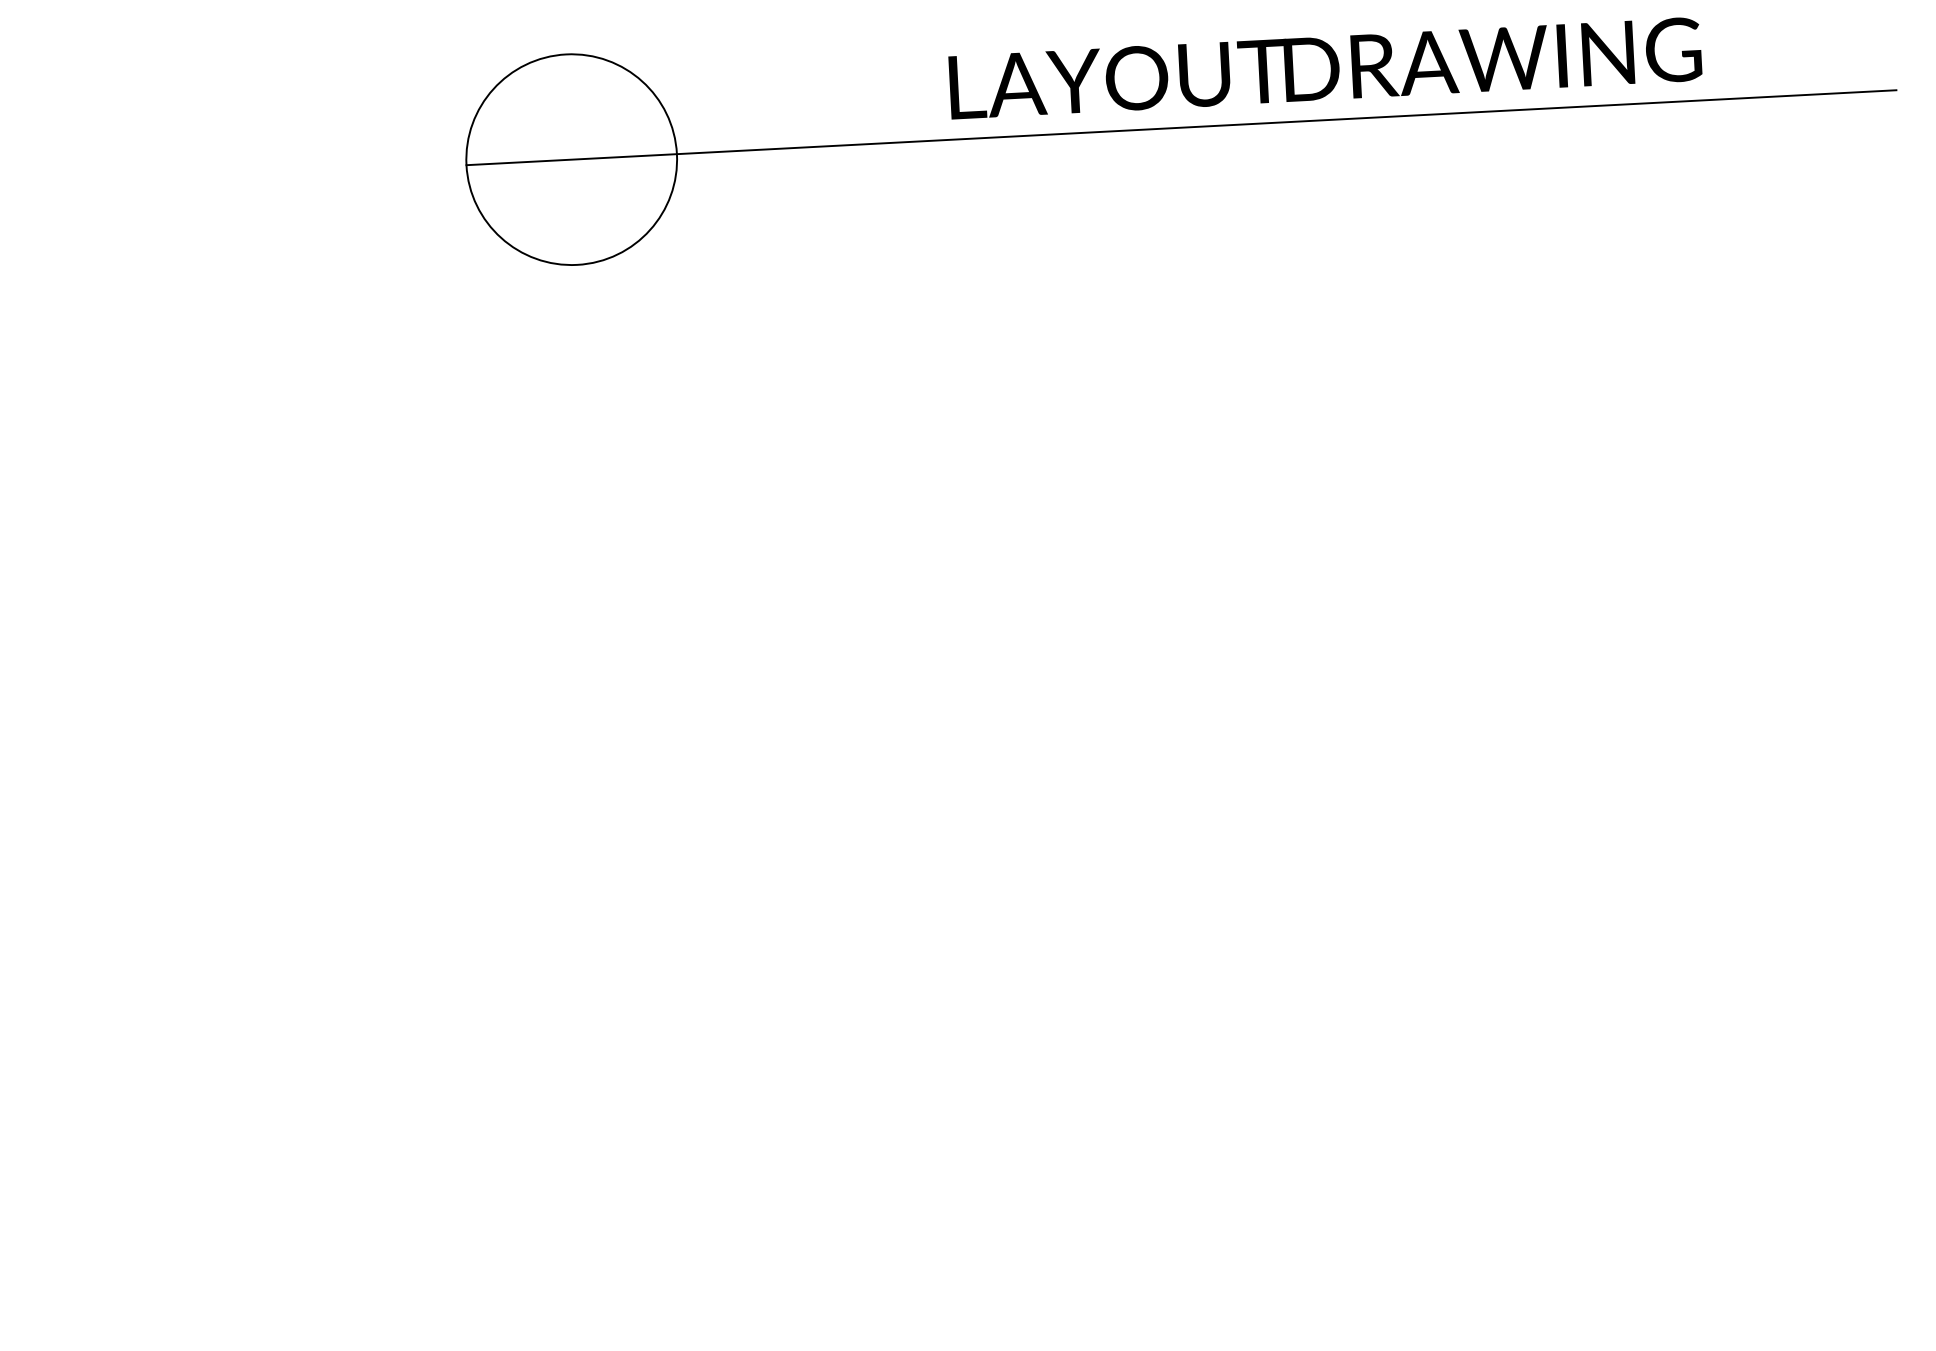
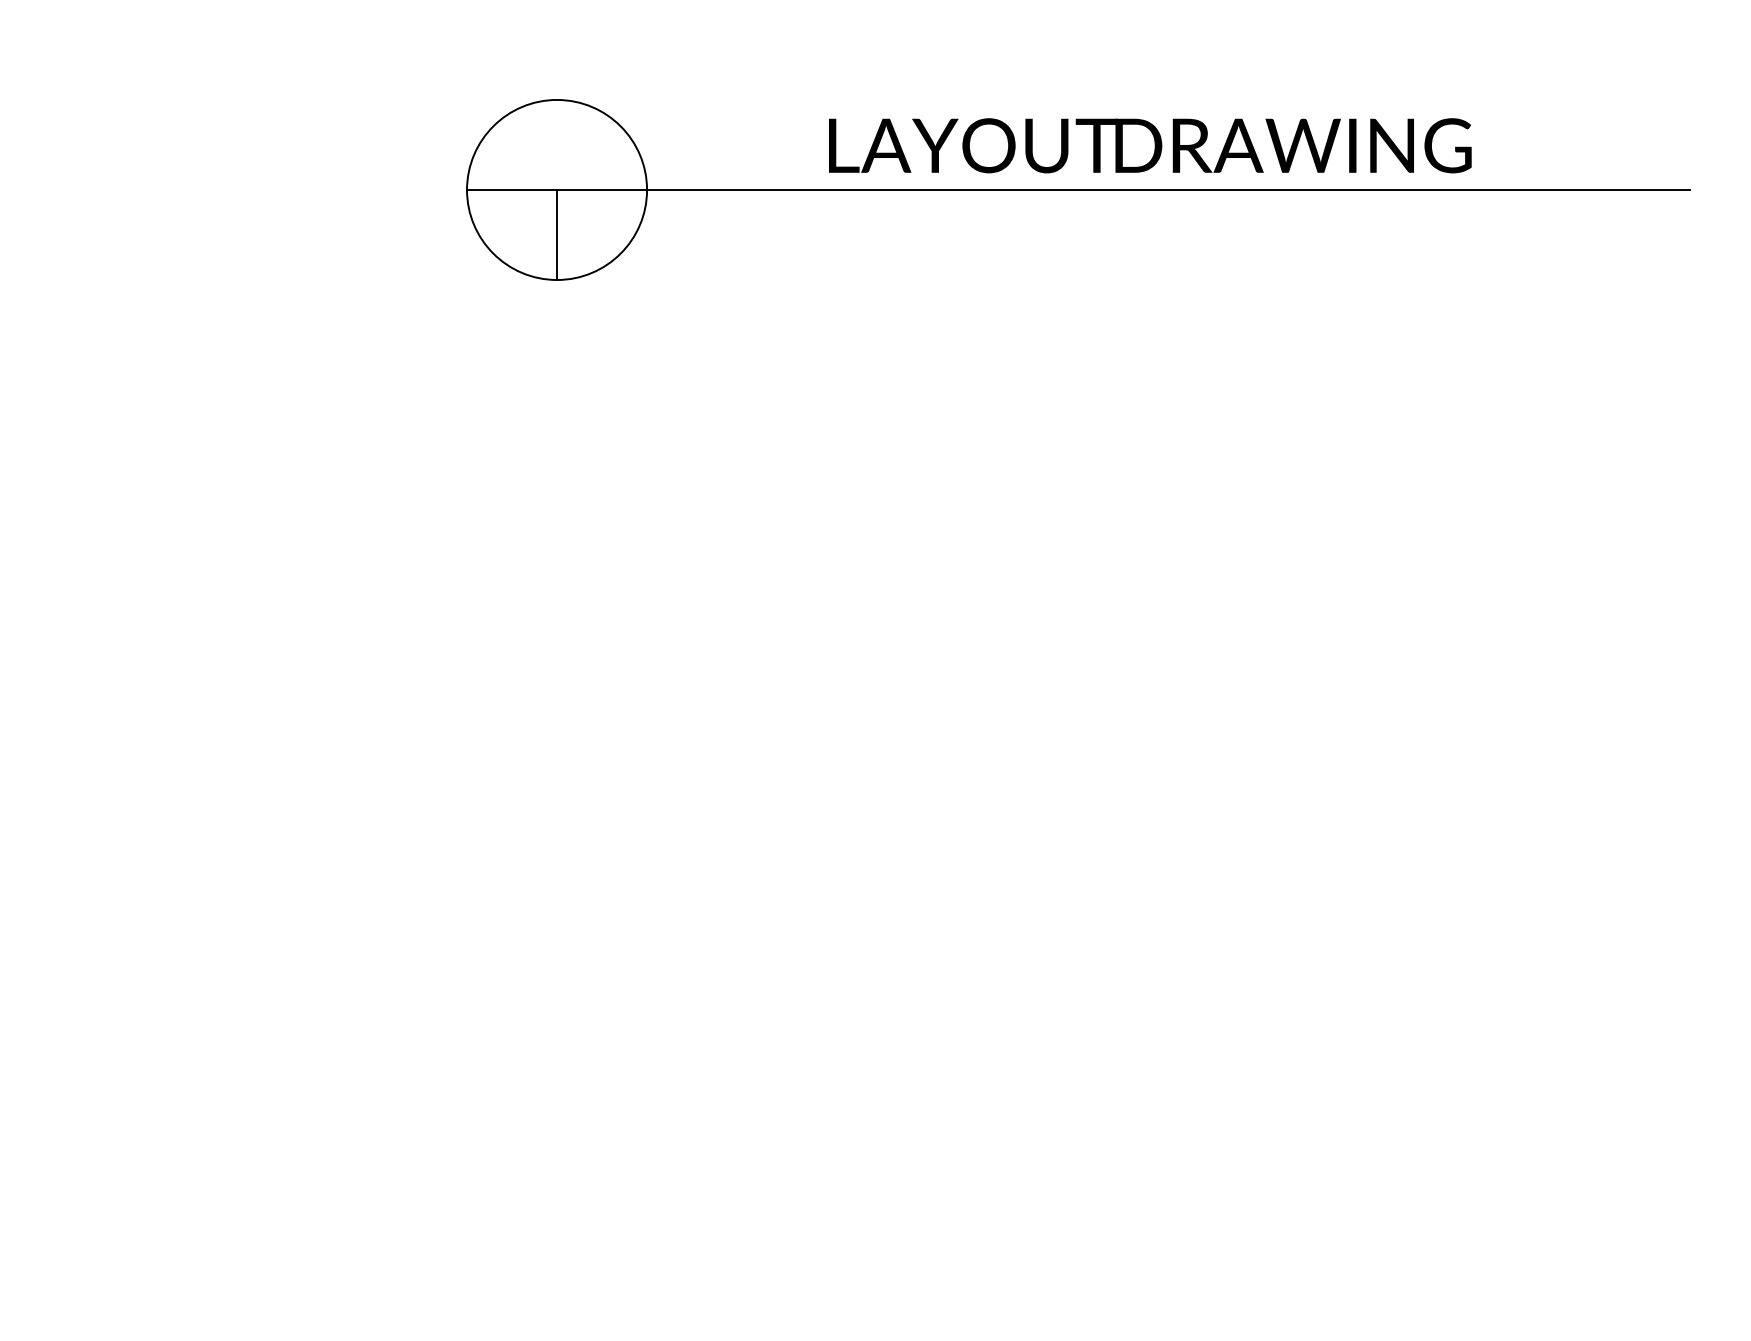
text: (1325, 68) -> (1150, 145), moved
line: (574, 211) -> (557, 234), added

